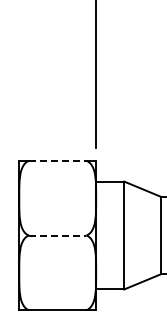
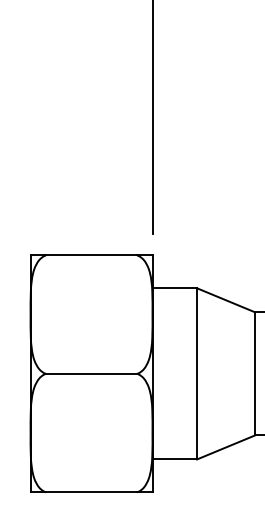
line: (57, 160) -> (91, 254), dashed -> solid
line: (57, 235) -> (91, 373), dashed -> solid

